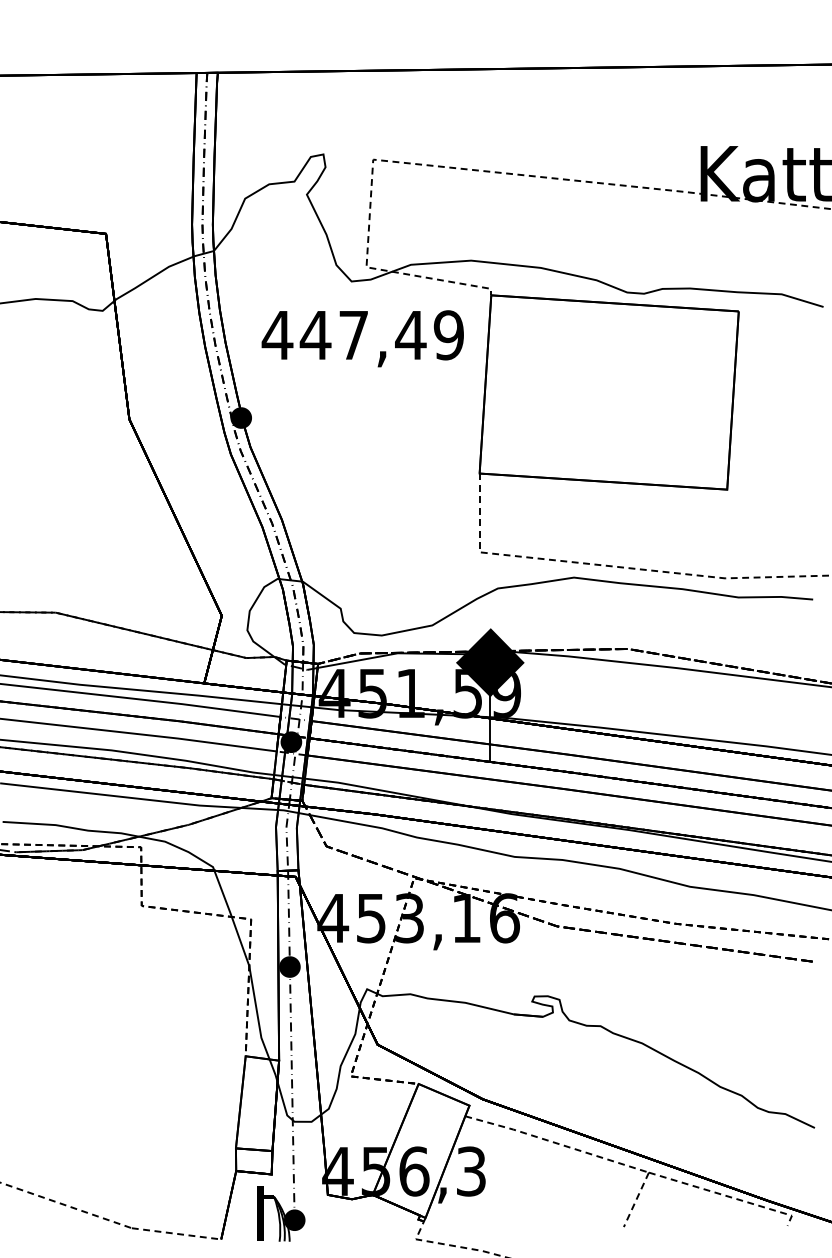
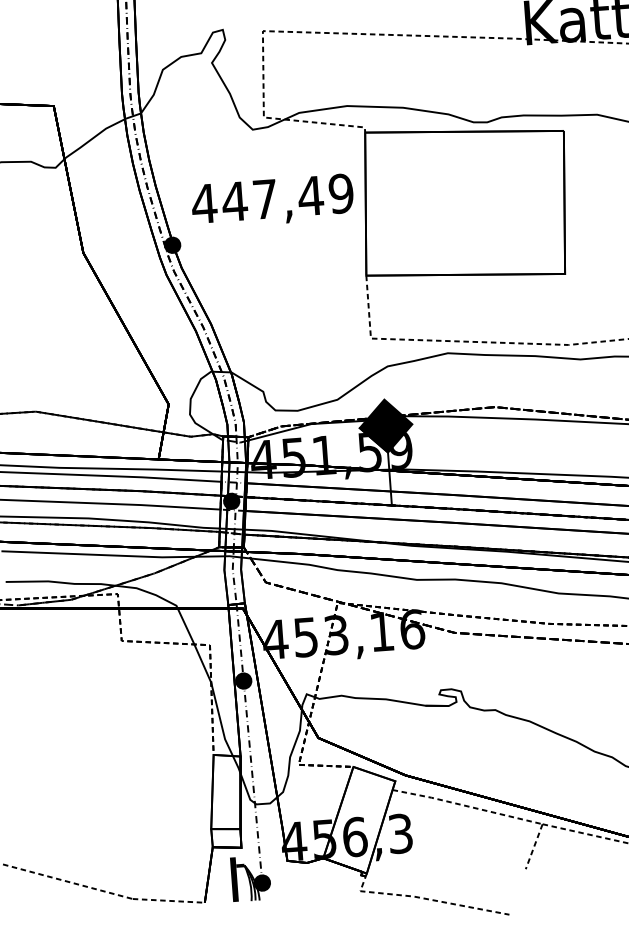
text: (362, 338) -> (272, 201), moved

